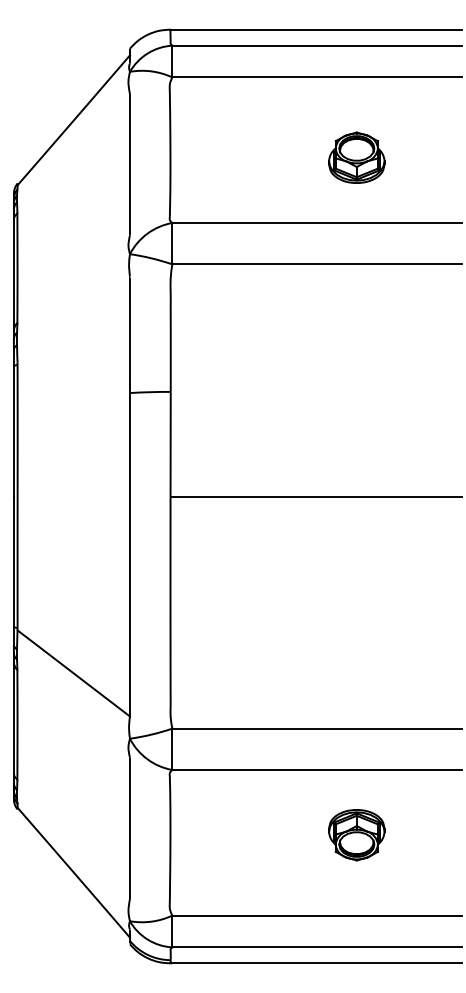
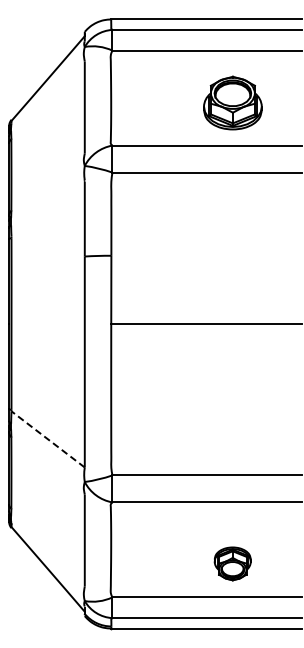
part: (356, 156) -> (232, 102), size x1.6
line: (72, 673) -> (47, 439), solid -> dashed
part: (356, 834) -> (232, 563), moved

